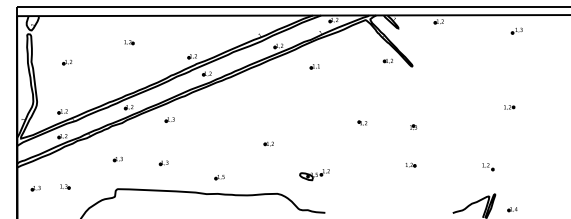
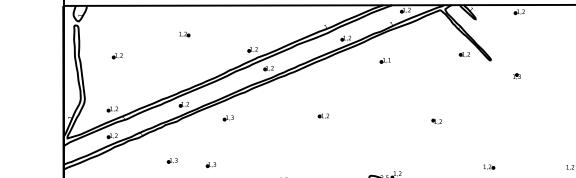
part: (413, 126) -> (516, 75), moved
part: (268, 143) -> (323, 115), moved
part: (163, 163) -> (210, 165), moved

